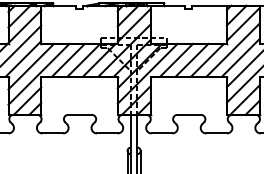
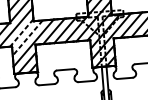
line: (23, 59) -> (21, 33), solid -> dashed
line: (30, 66) -> (27, 38), solid -> dashed

